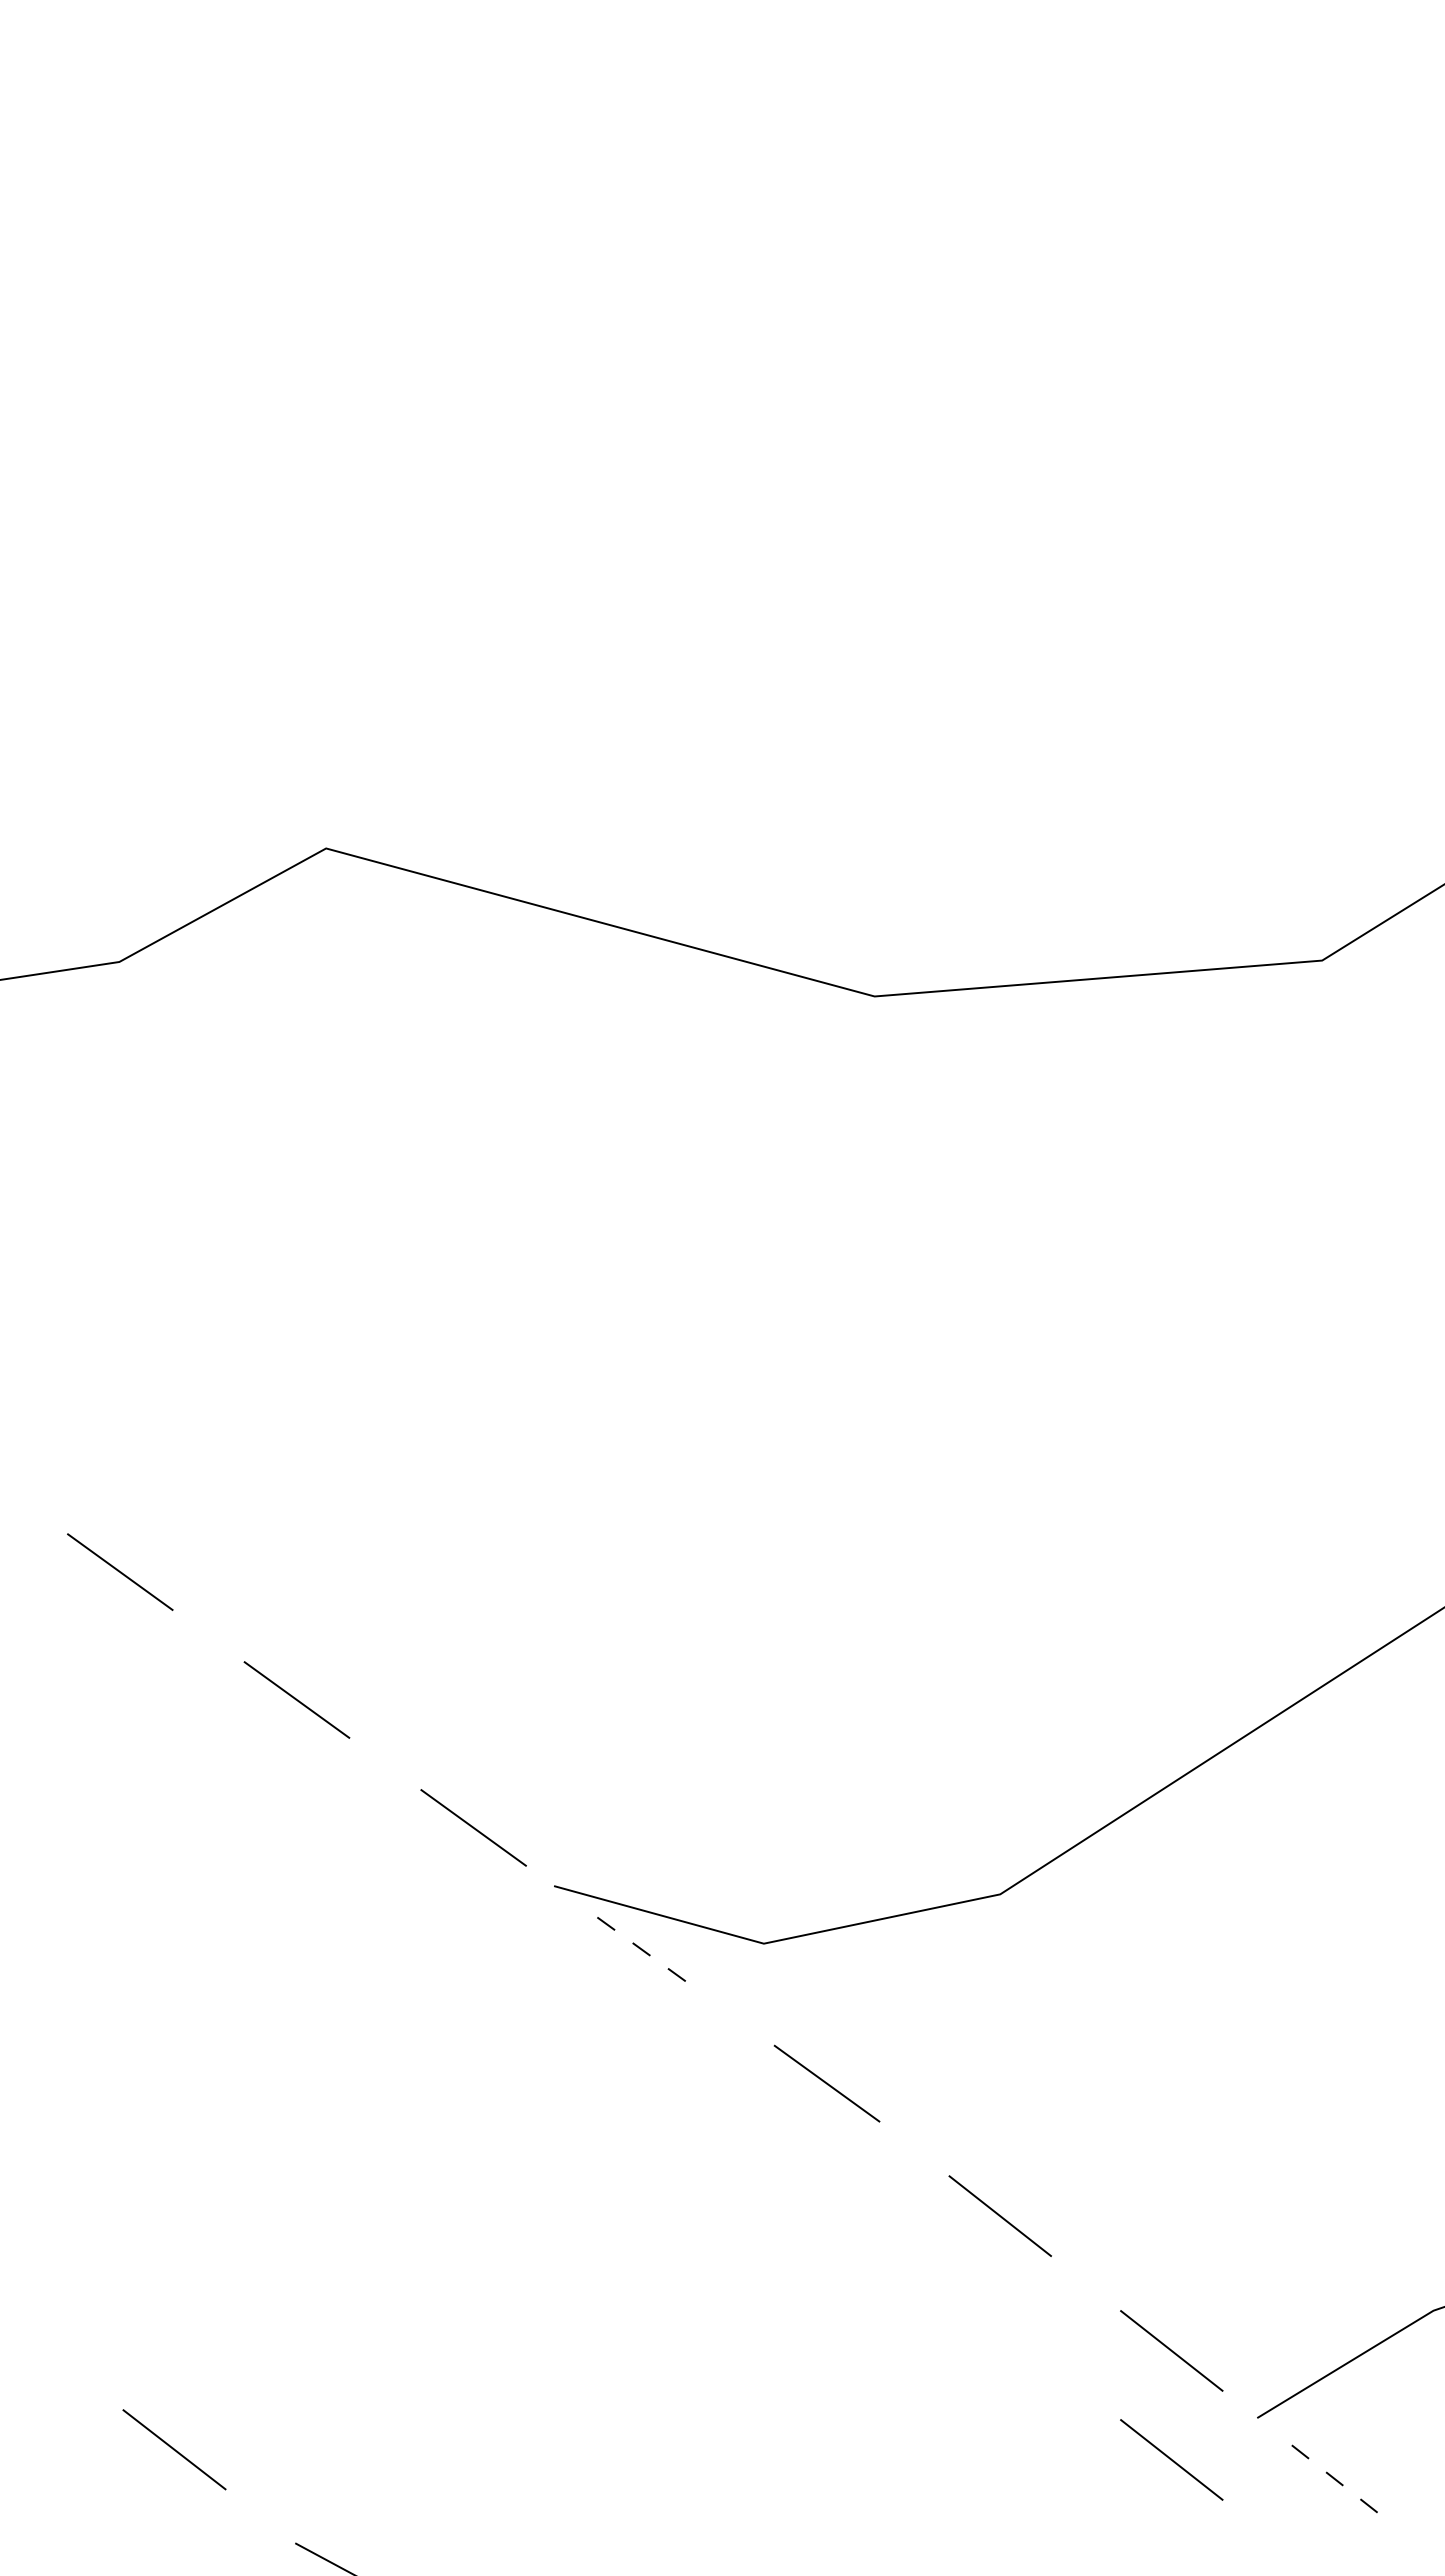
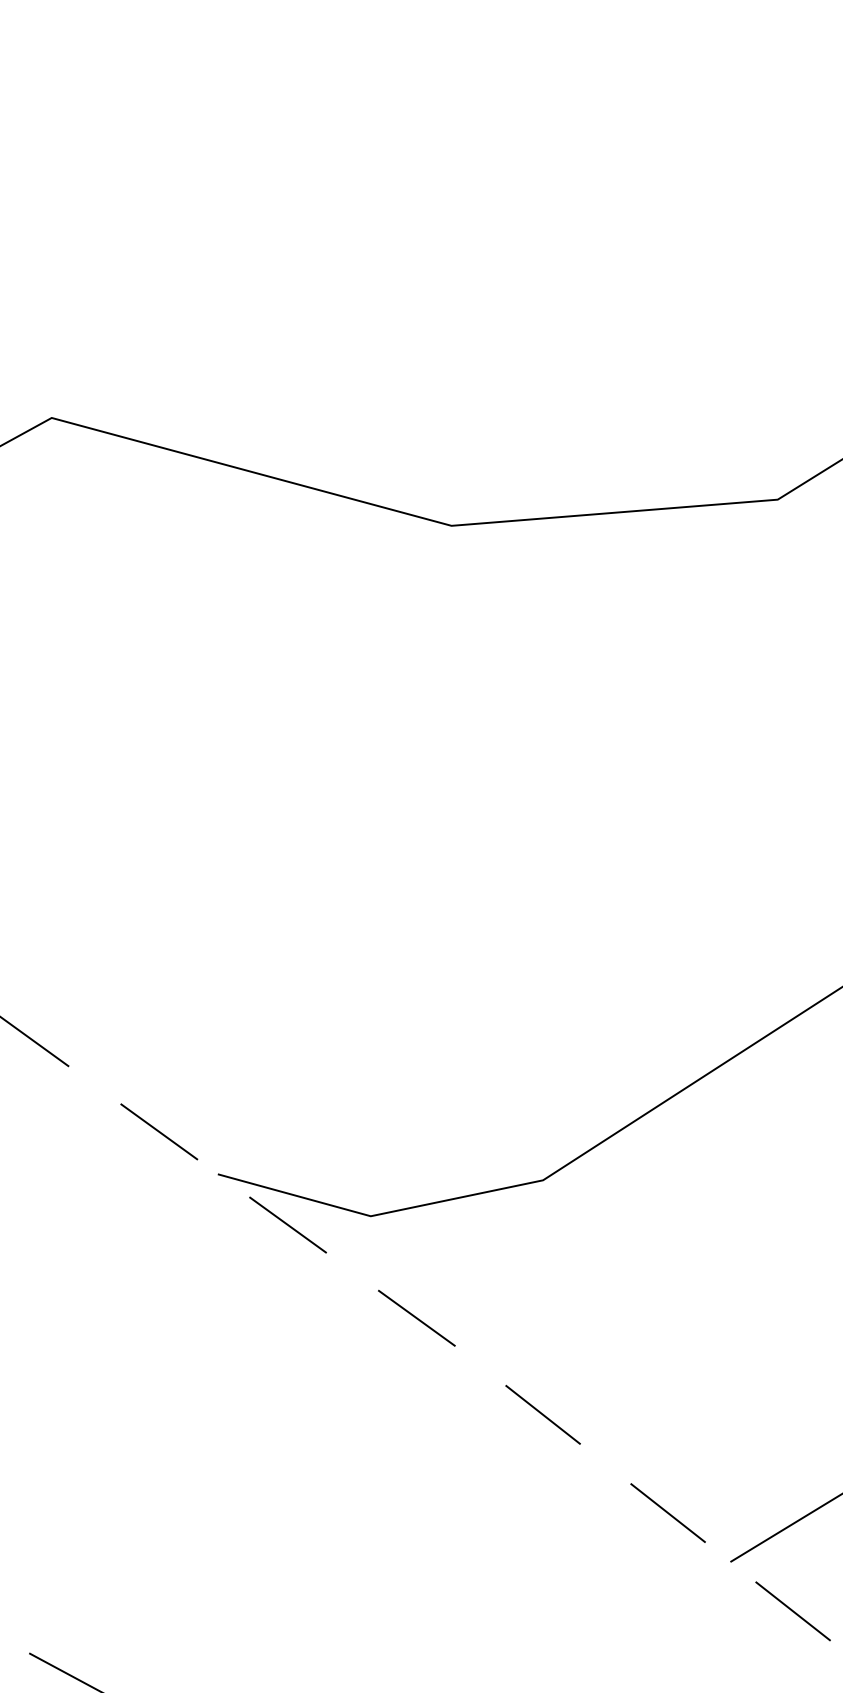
line: (650, 1956) -> (288, 1225), dashed -> solid
line: (1171, 2459) -> (667, 1592), removed
line: (1343, 2486) -> (793, 1611), dashed -> solid

